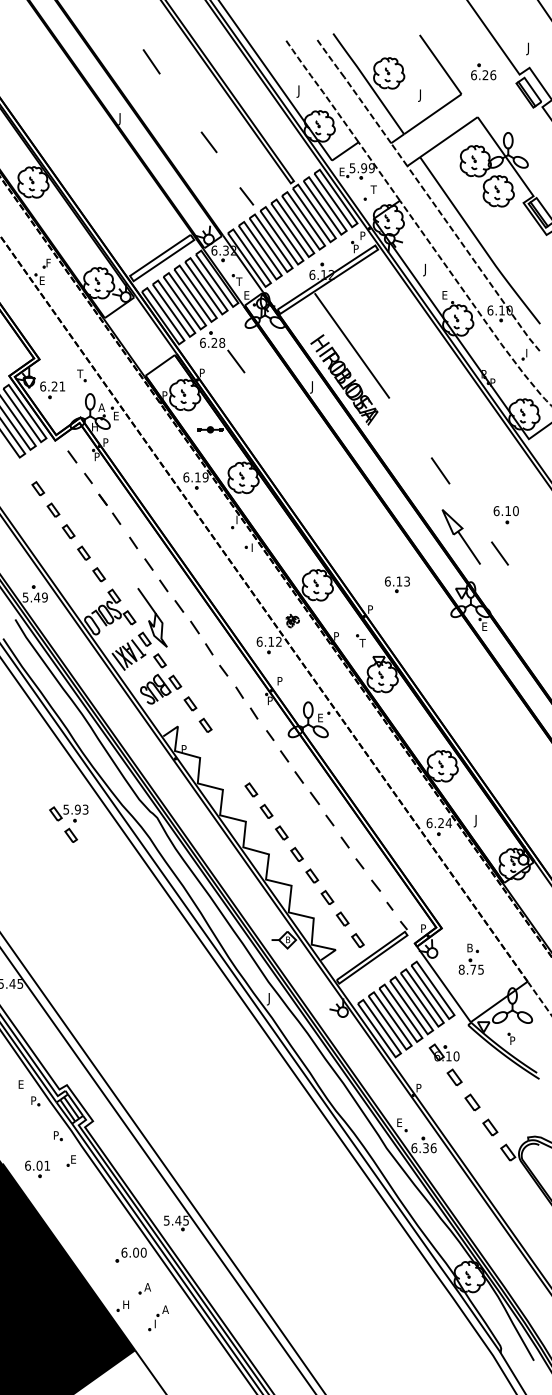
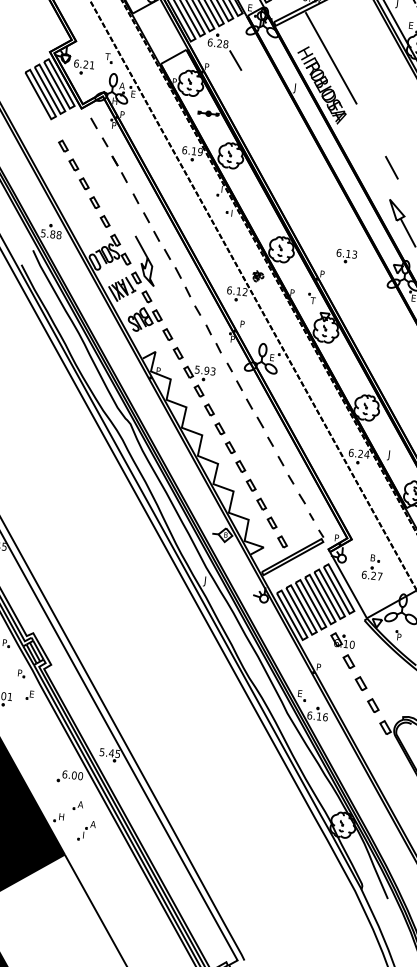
text: (40, 597) -> (55, 234), 5.49 -> 5.88
part: (68, 823) -> (198, 381), moved
text: (470, 969) -> (371, 575), 8.75 -> 6.27
text: (425, 1148) -> (318, 716), 6.36 -> 6.16

